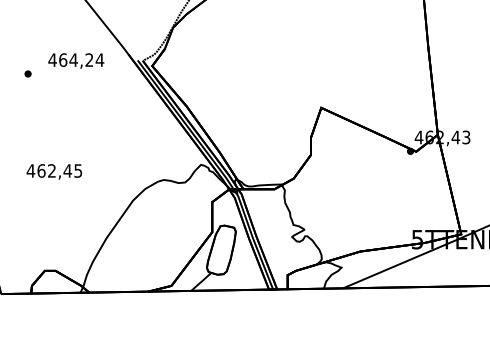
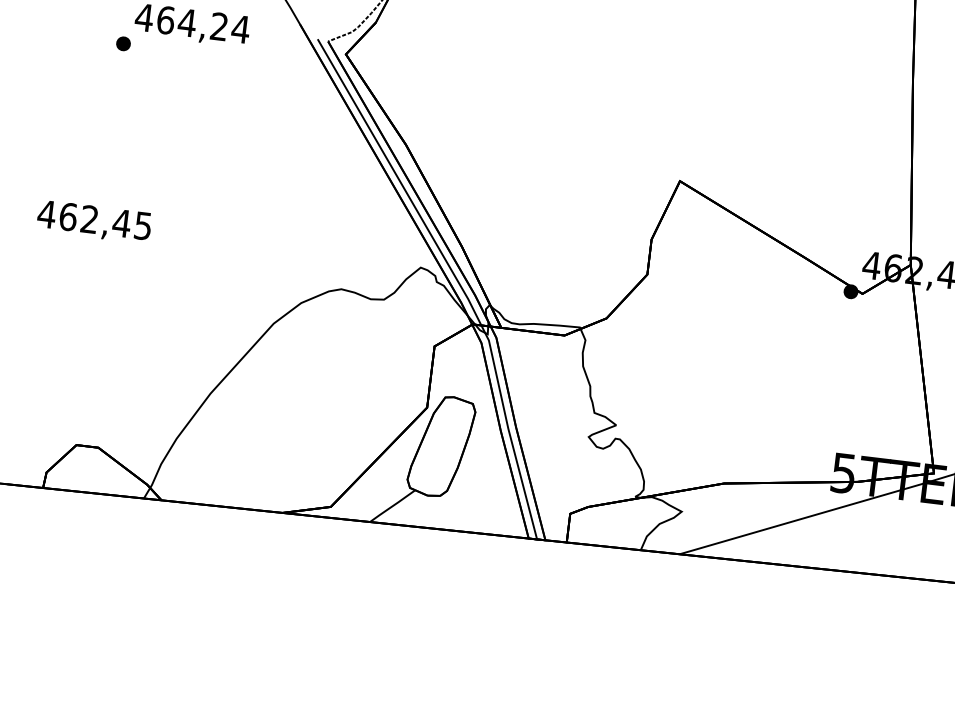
part: (27, 73) -> (122, 42), moved
text: (54, 171) -> (94, 221), moved

